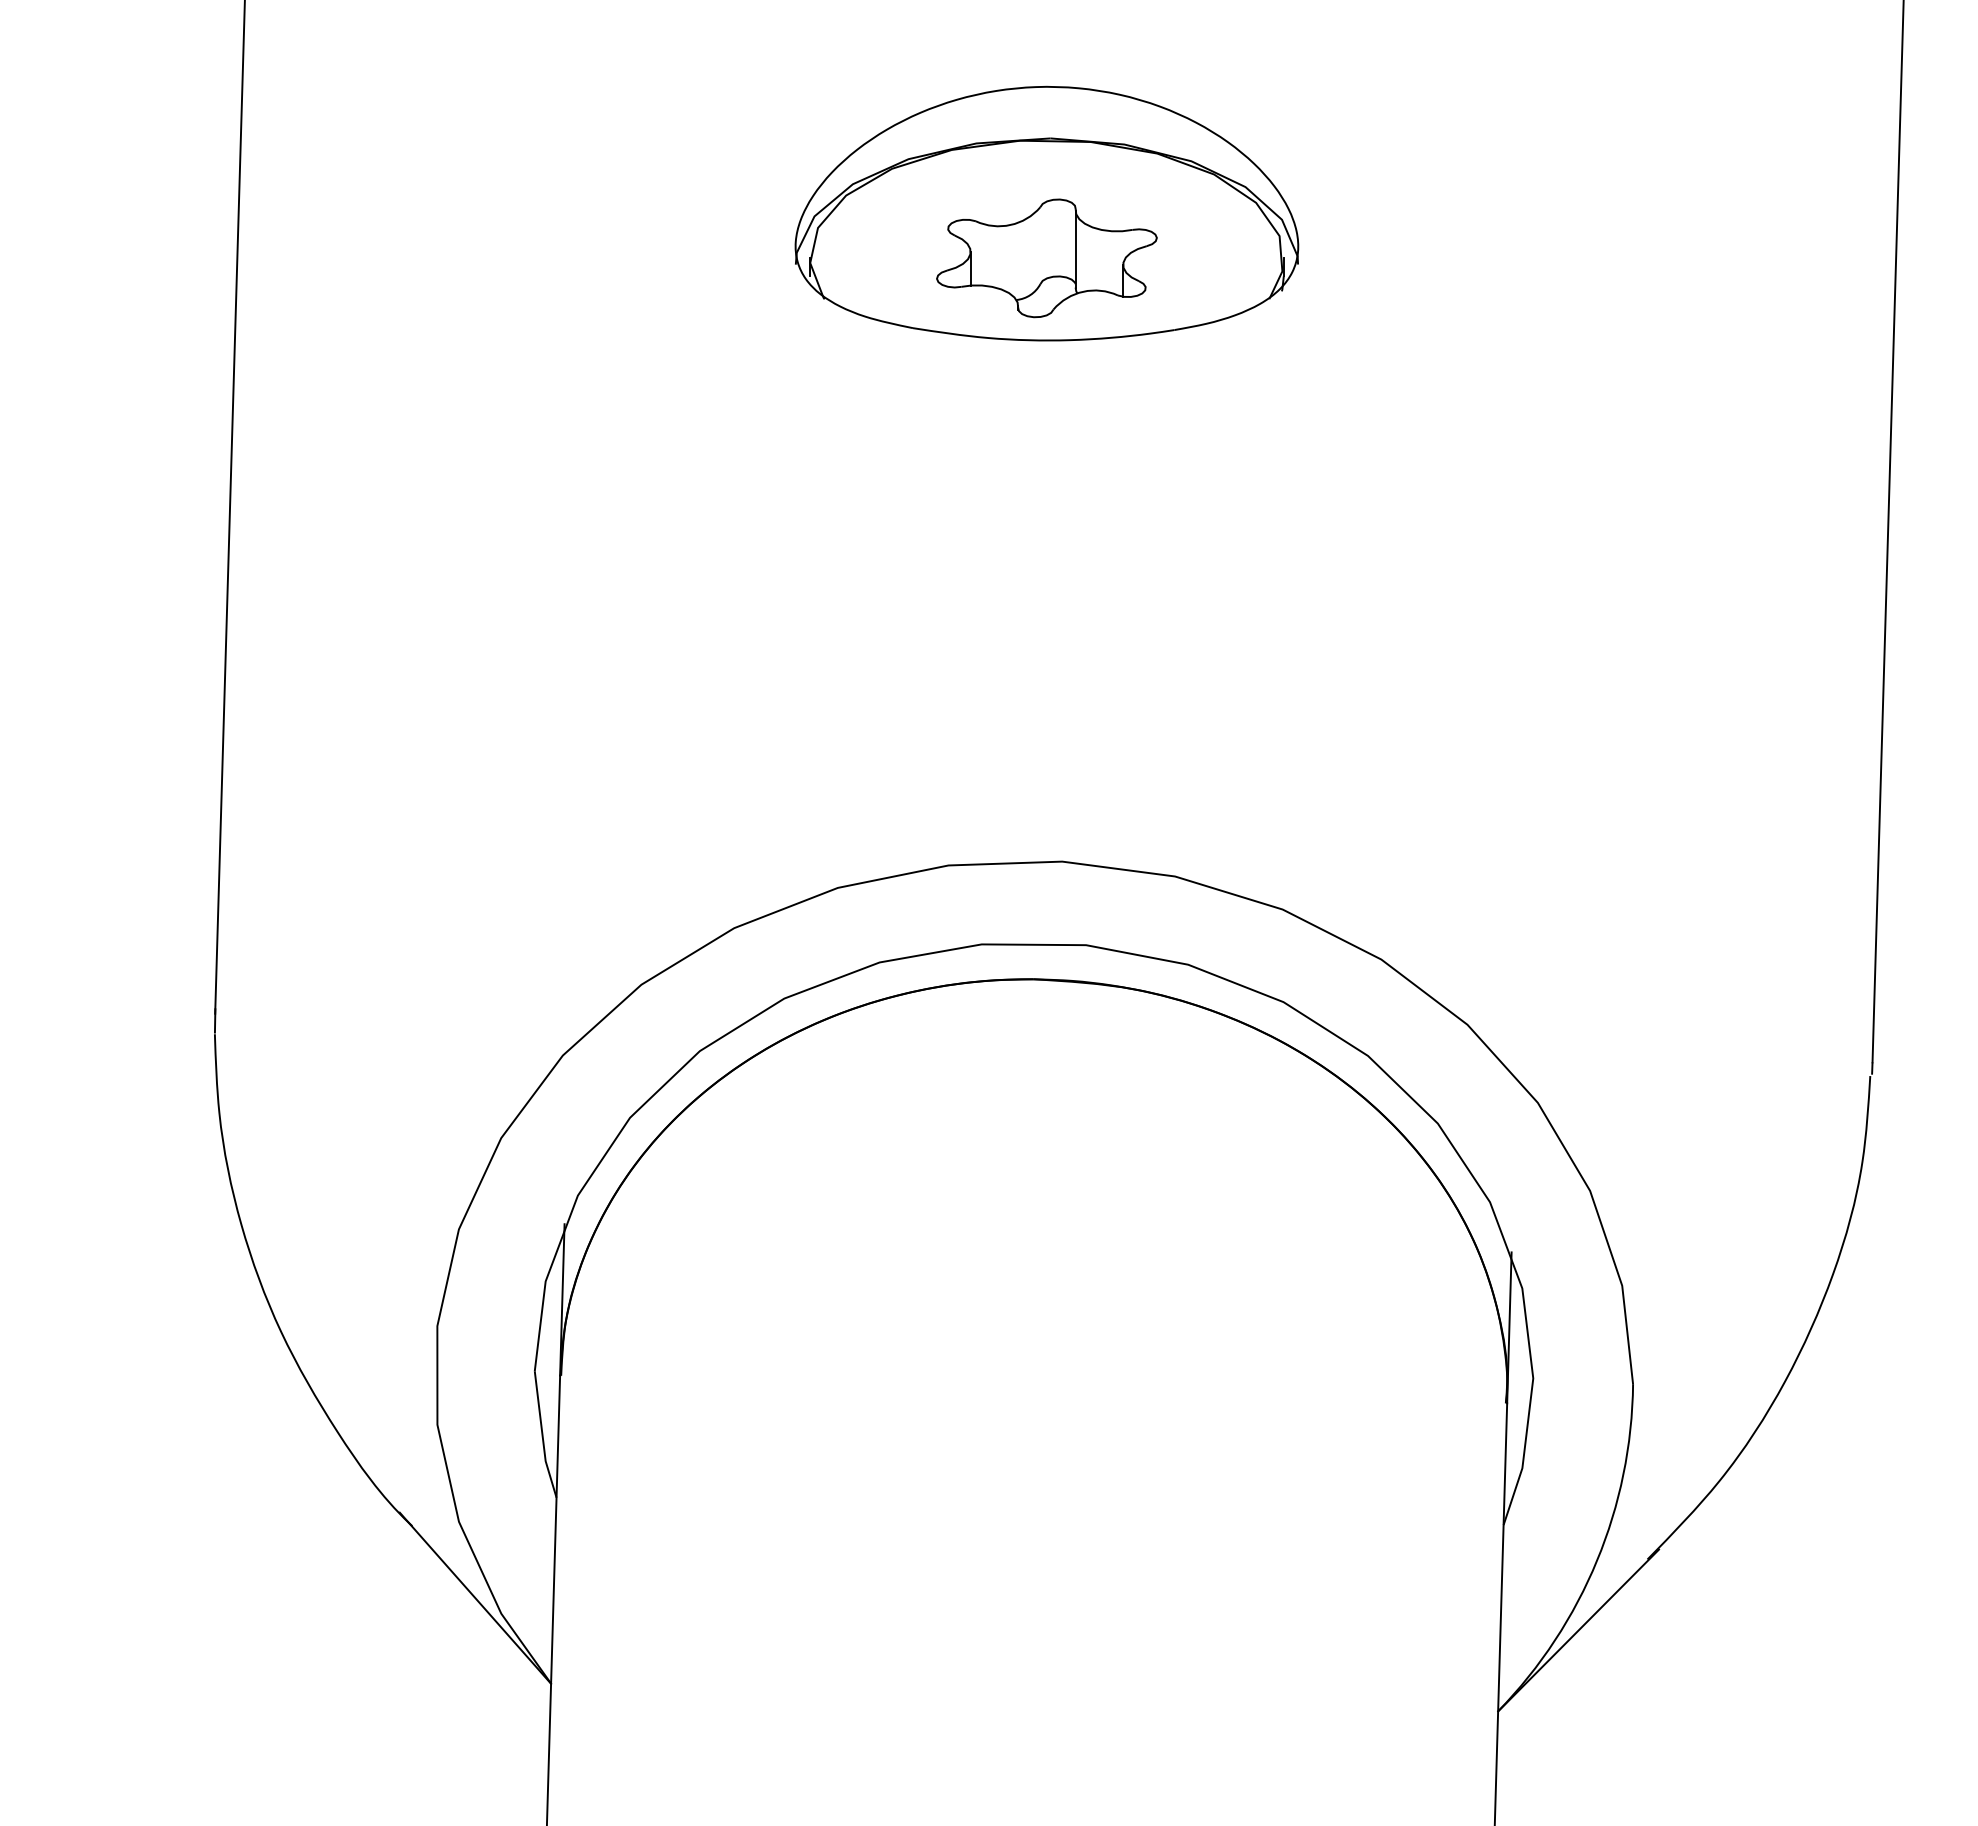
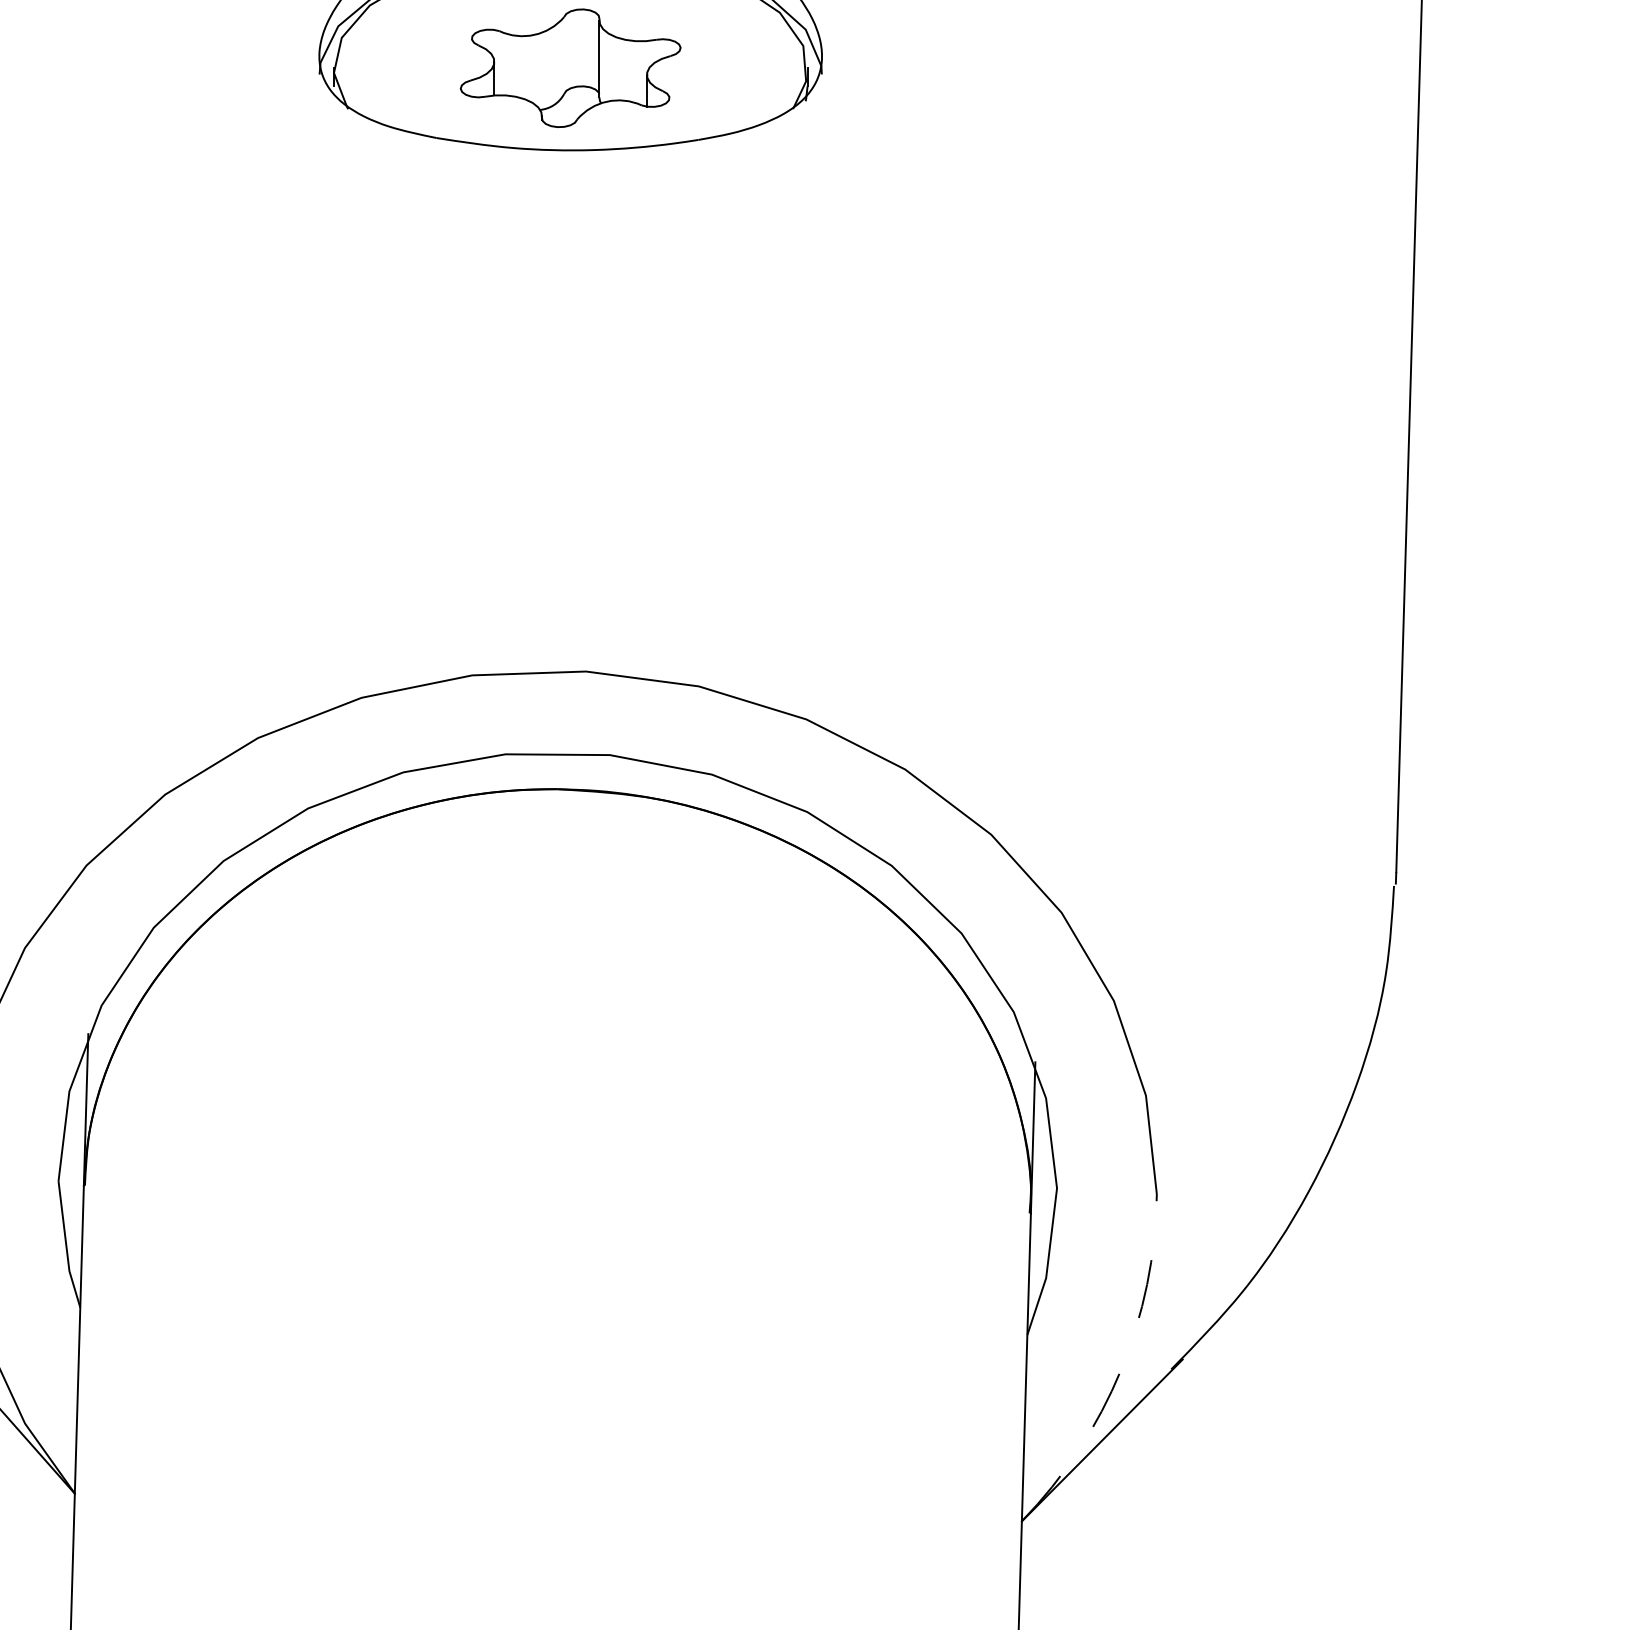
arc: (1597, 1560) -> (1121, 1370), solid -> dashed

